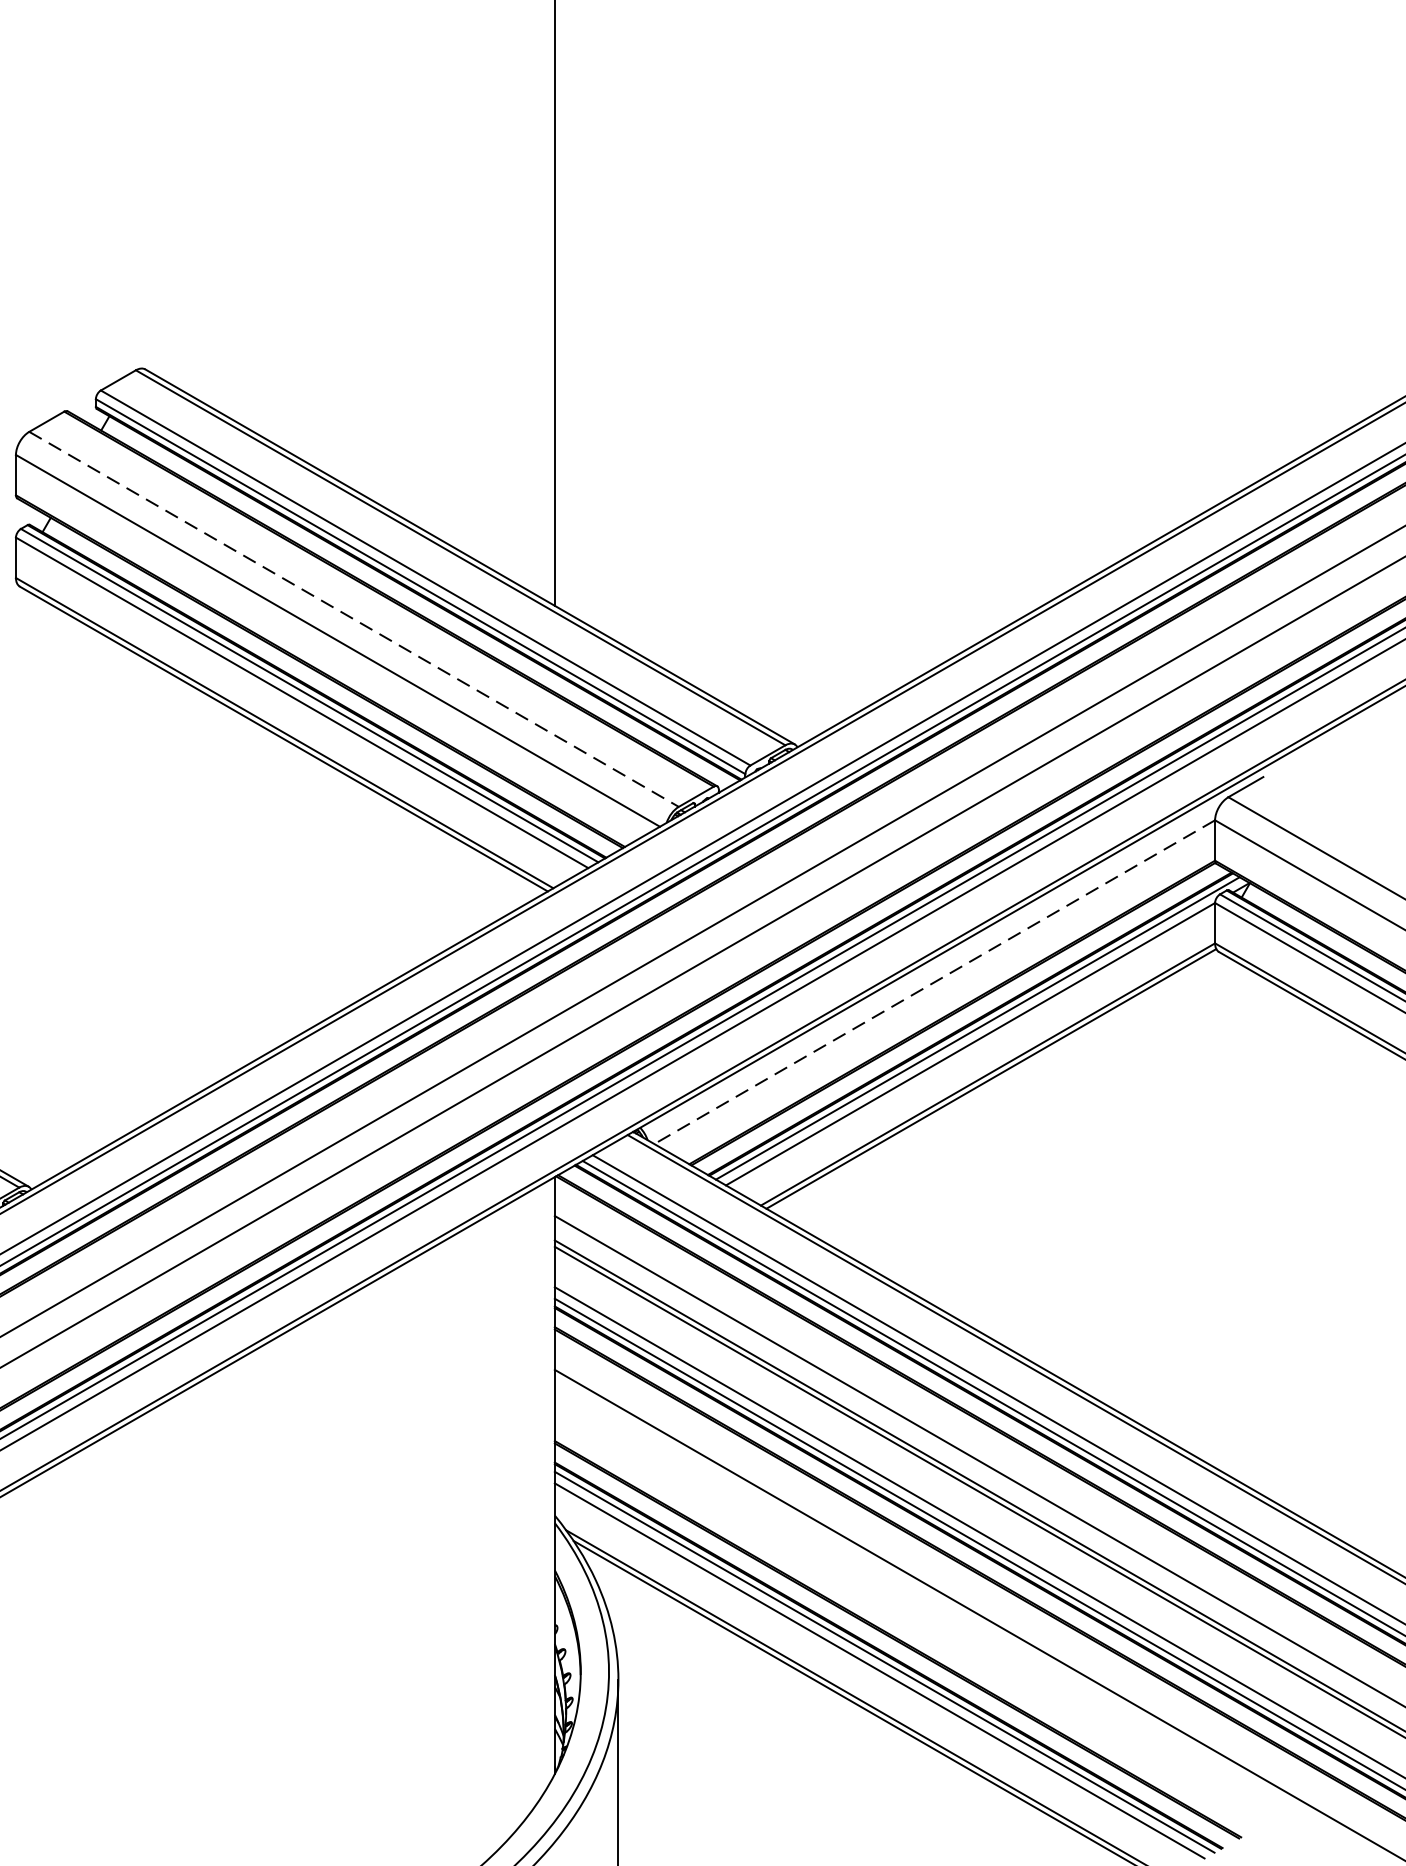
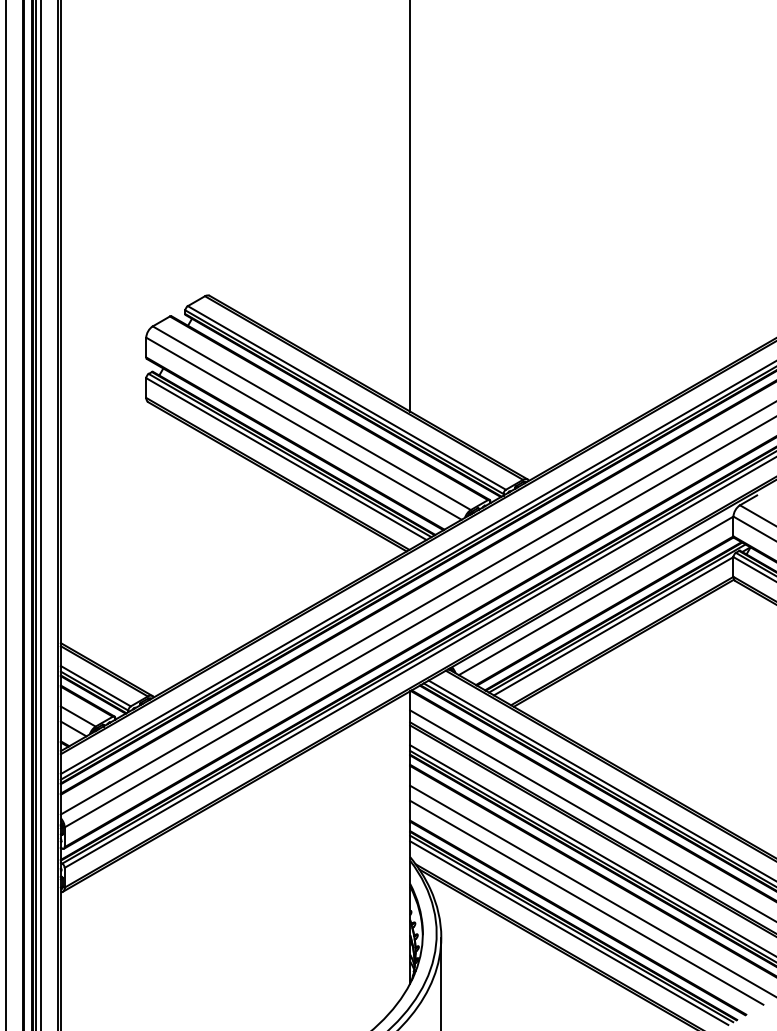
line: (353, 619) -> (311, 418), dashed -> solid
line: (935, 981) -> (596, 595), dashed -> solid
line: (914, 1608) -> (586, 902), added

